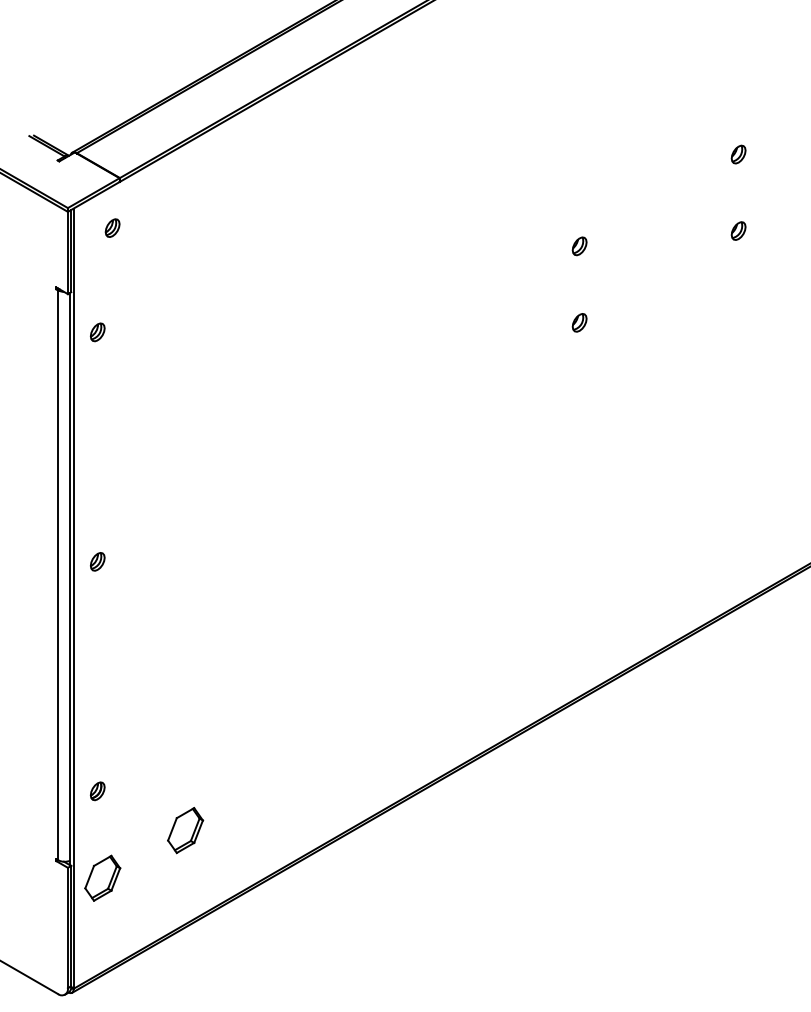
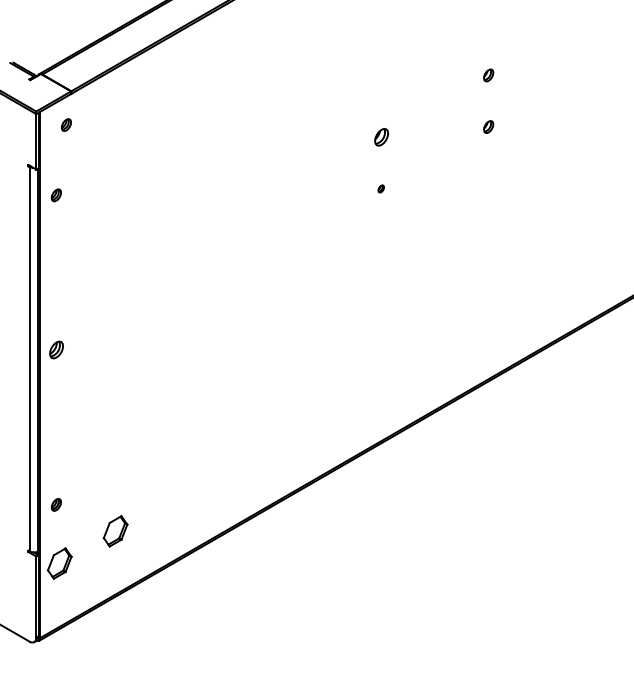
part: (578, 246) -> (380, 137), size x1.4
part: (578, 322) -> (380, 188), size x0.6
part: (96, 562) -> (55, 350), size x1.4

